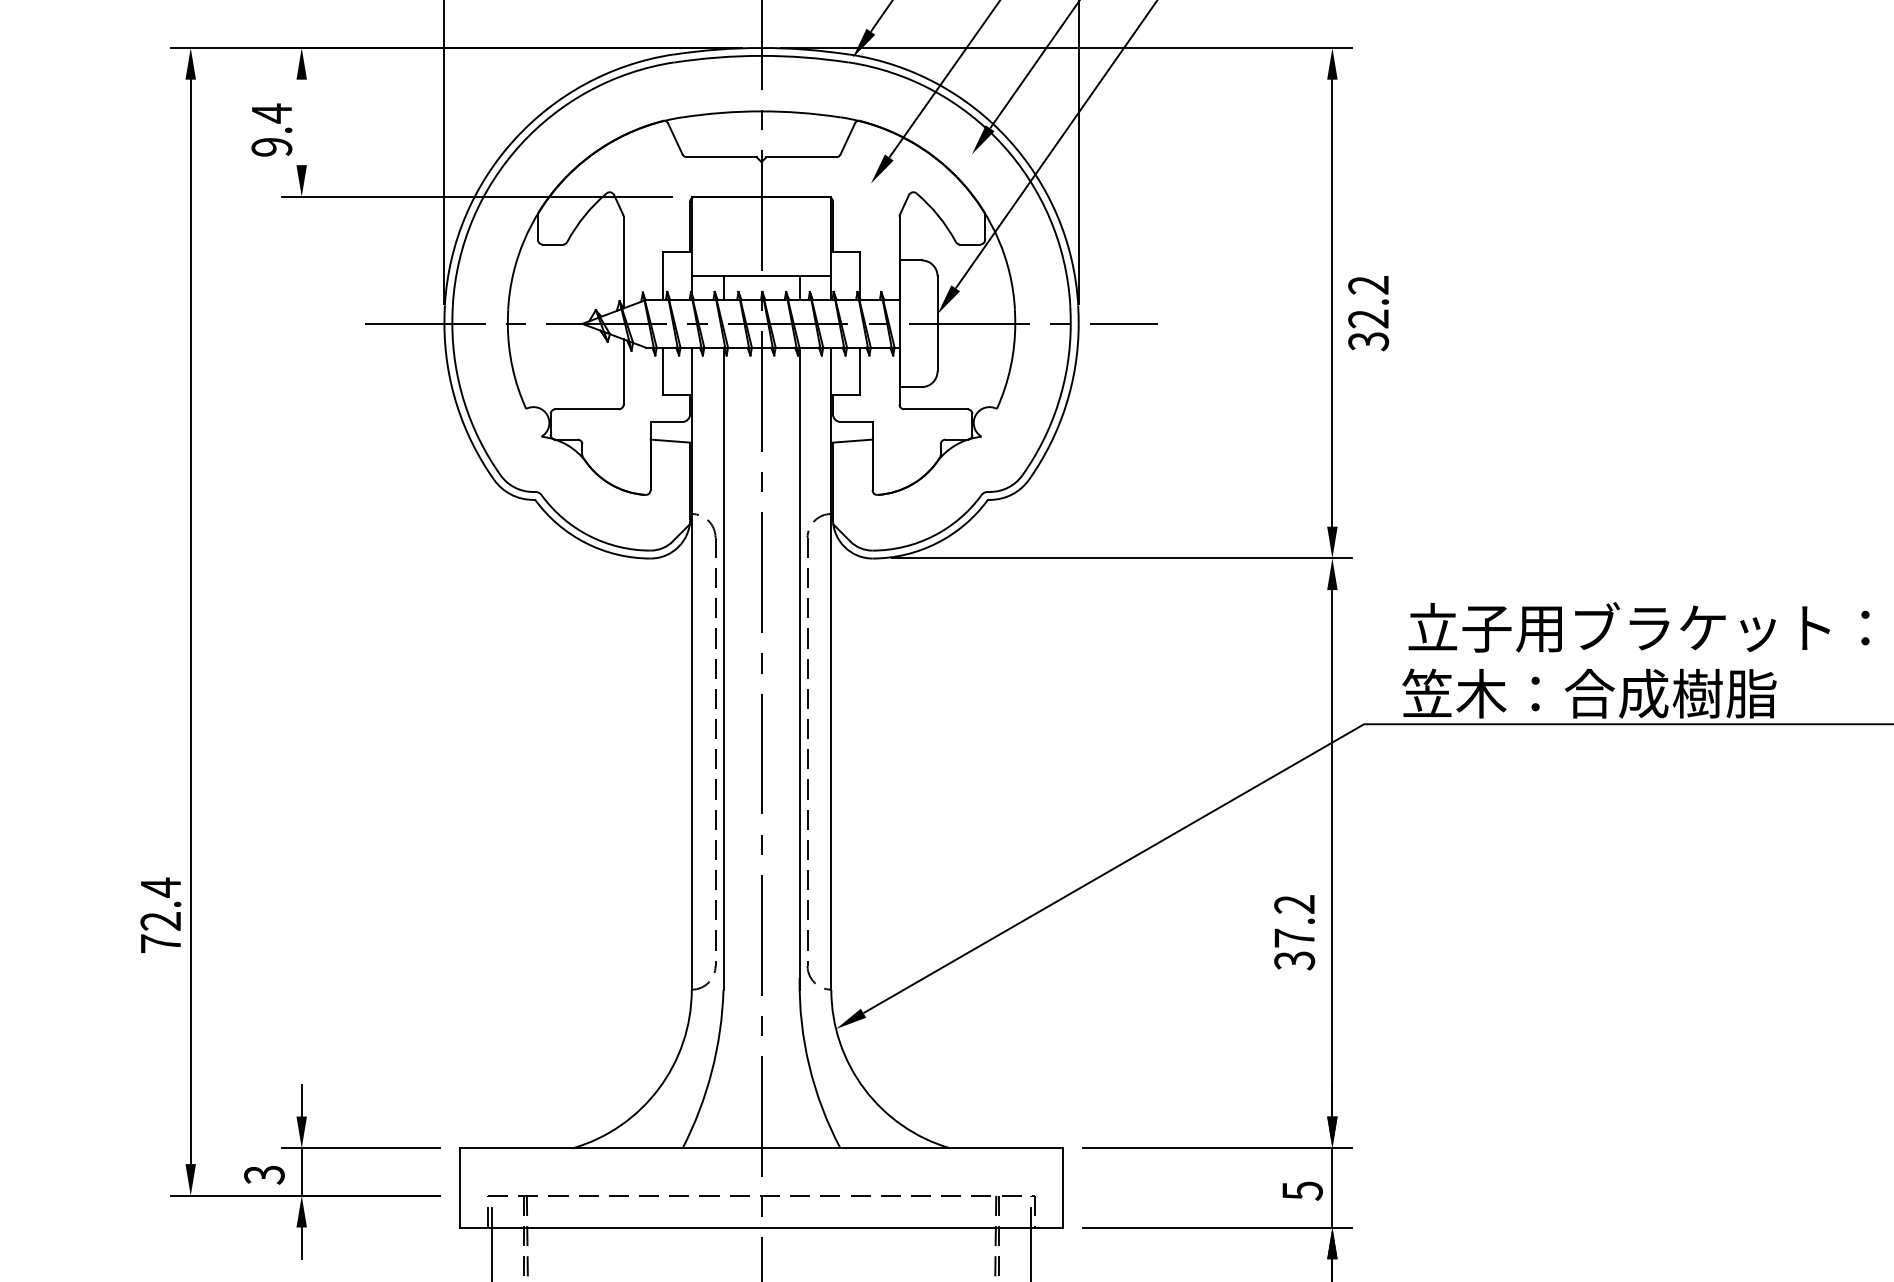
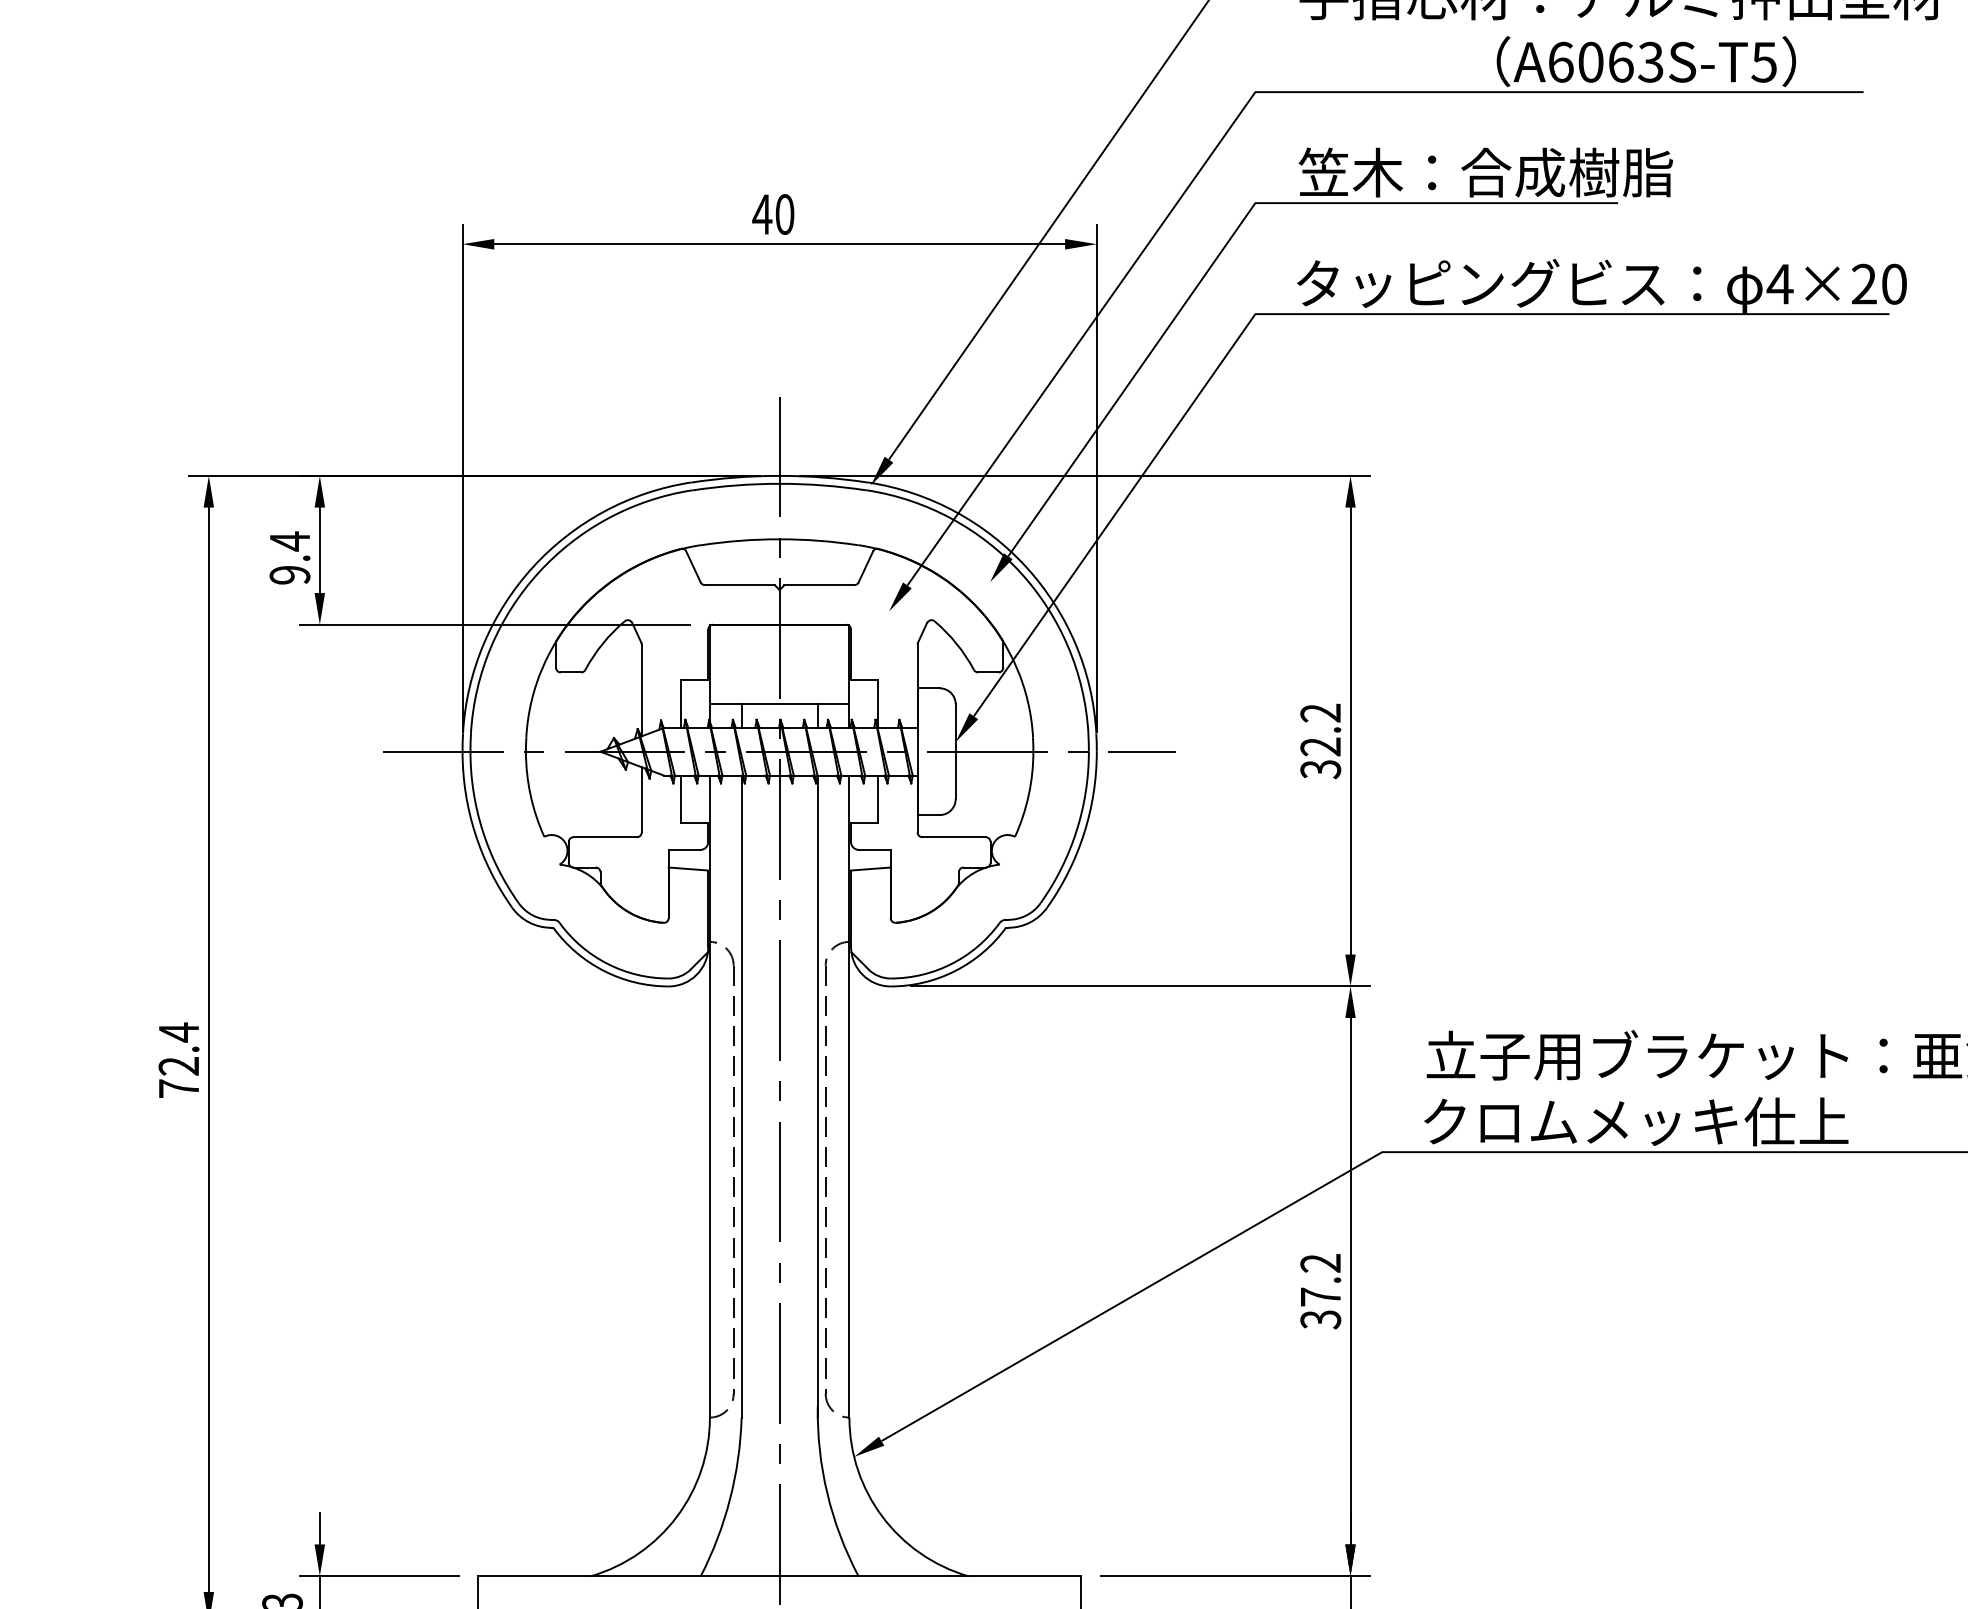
line: (301, 122) -> (319, 550), added
text: (1368, 313) -> (1320, 741), moved
text: (1616, 693) -> (1634, 1121), 笠木：合成樹脂 -> クロムメッキ仕上
text: (160, 914) -> (178, 1059), moved
text: (1294, 932) -> (1320, 1291), moved

